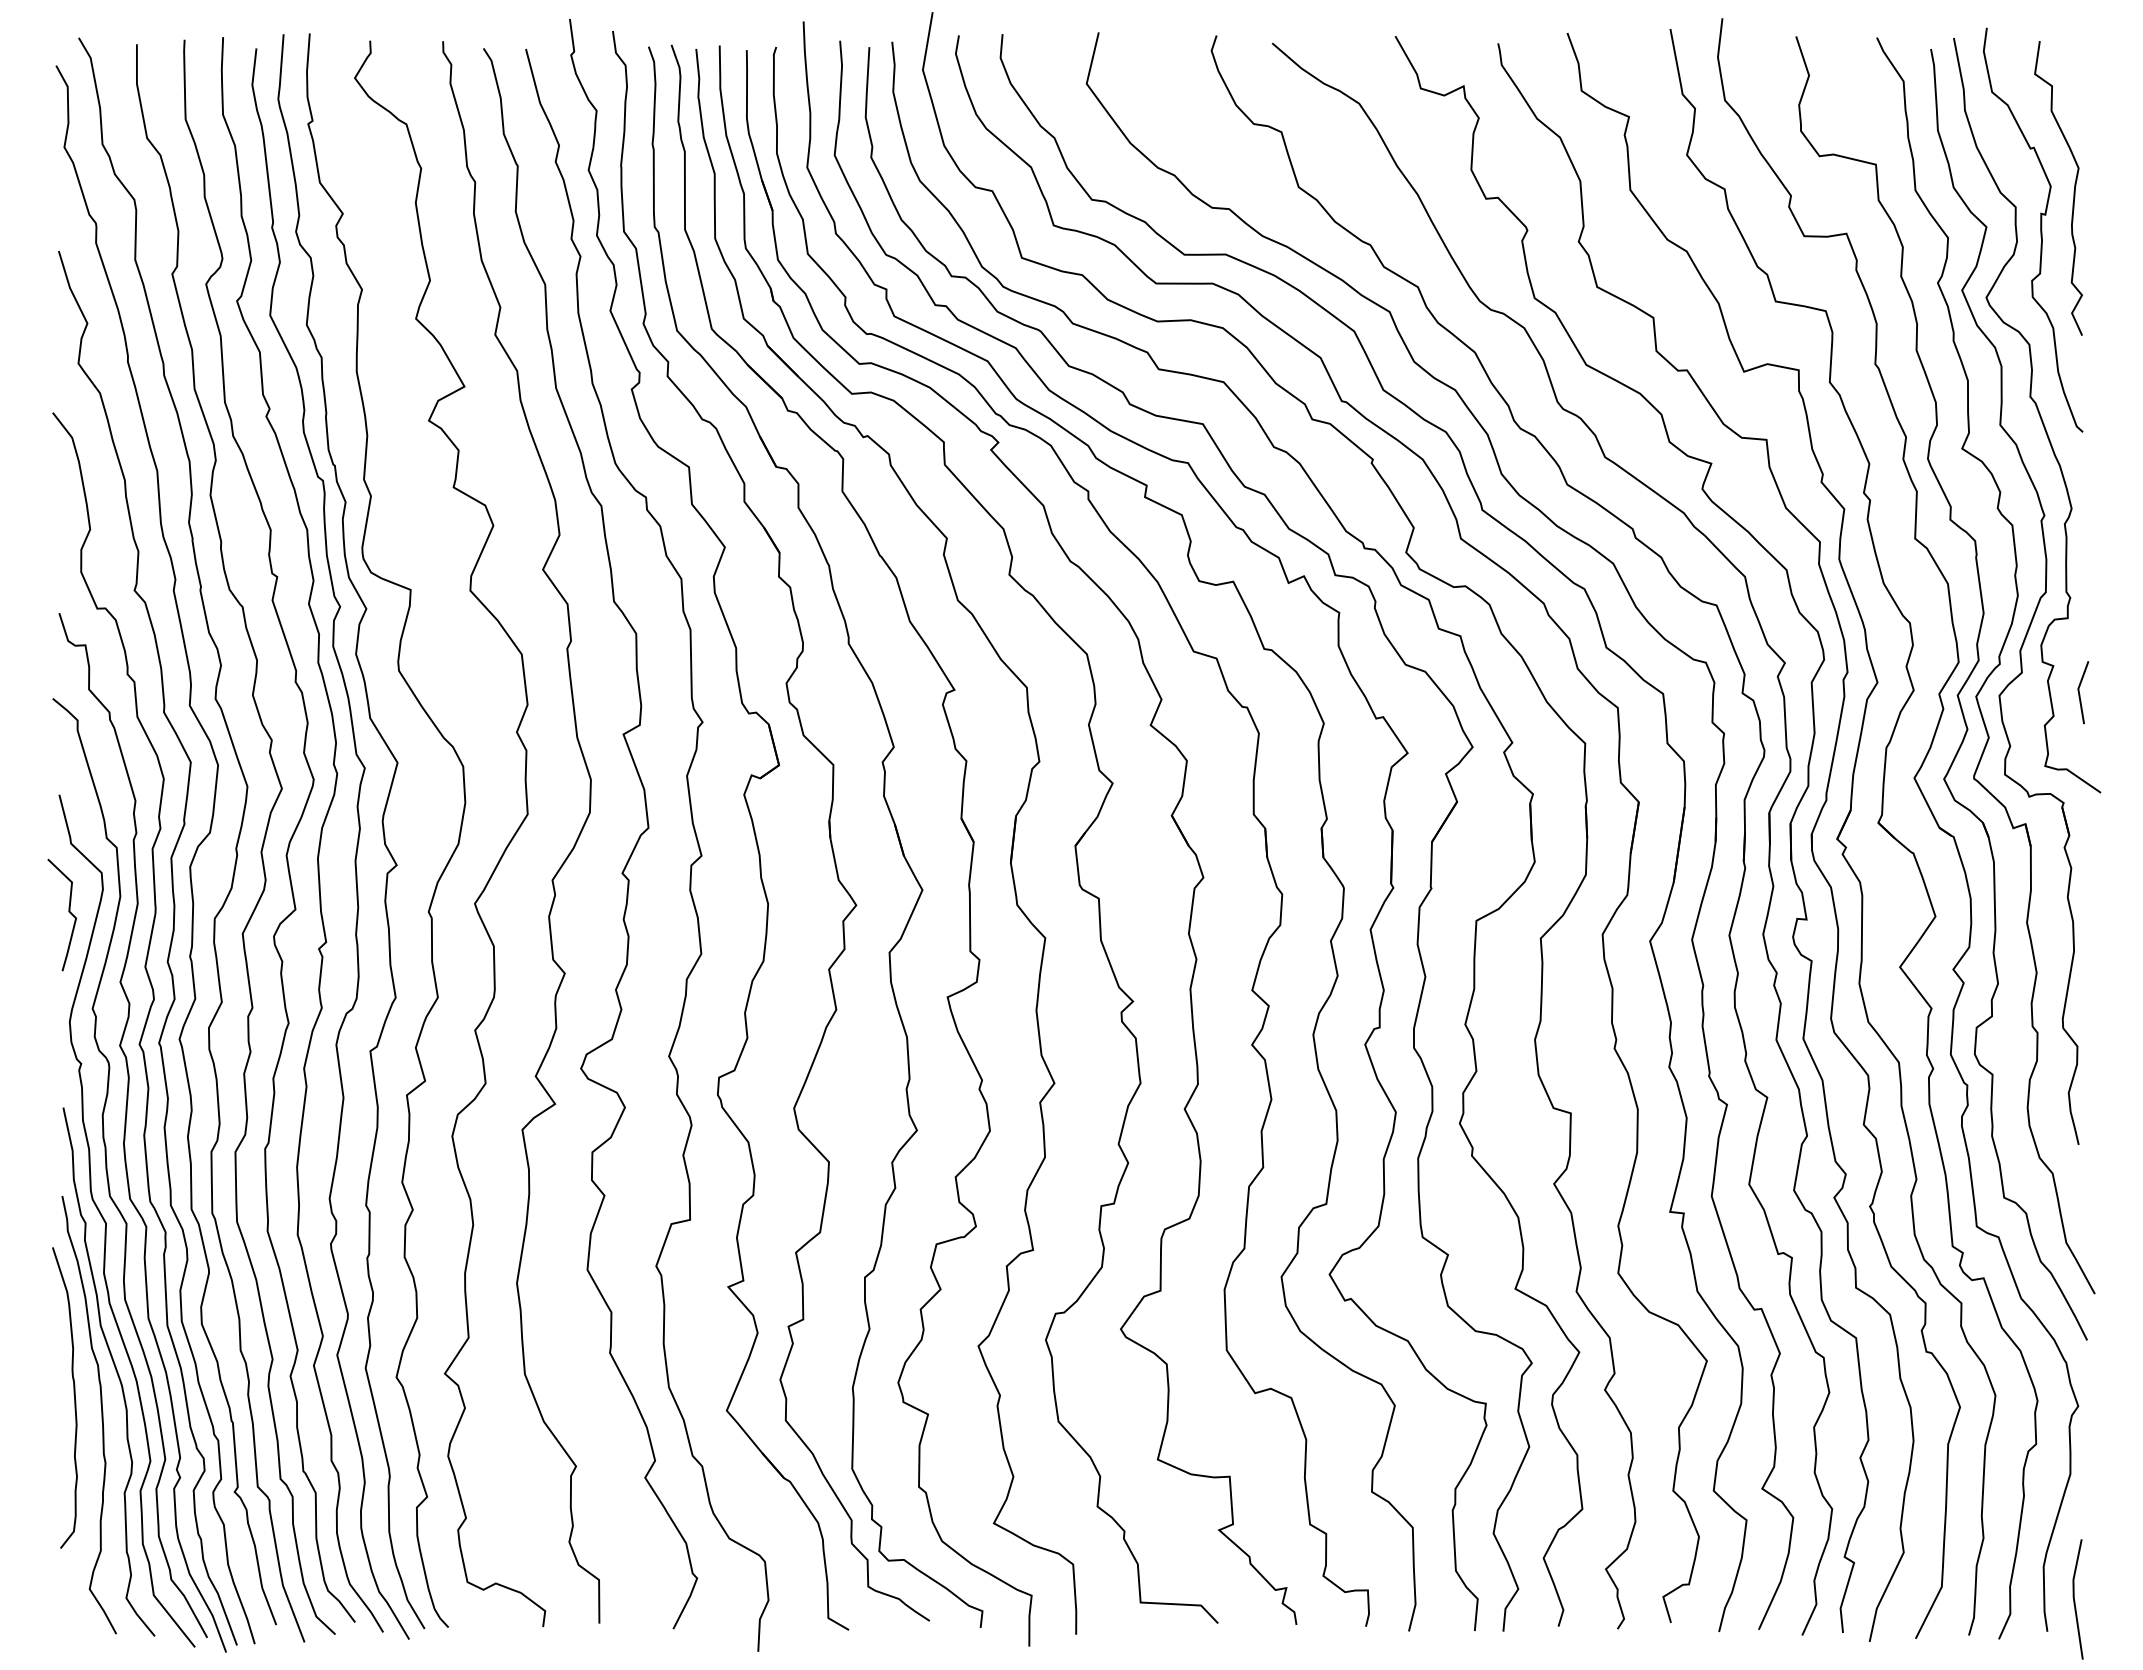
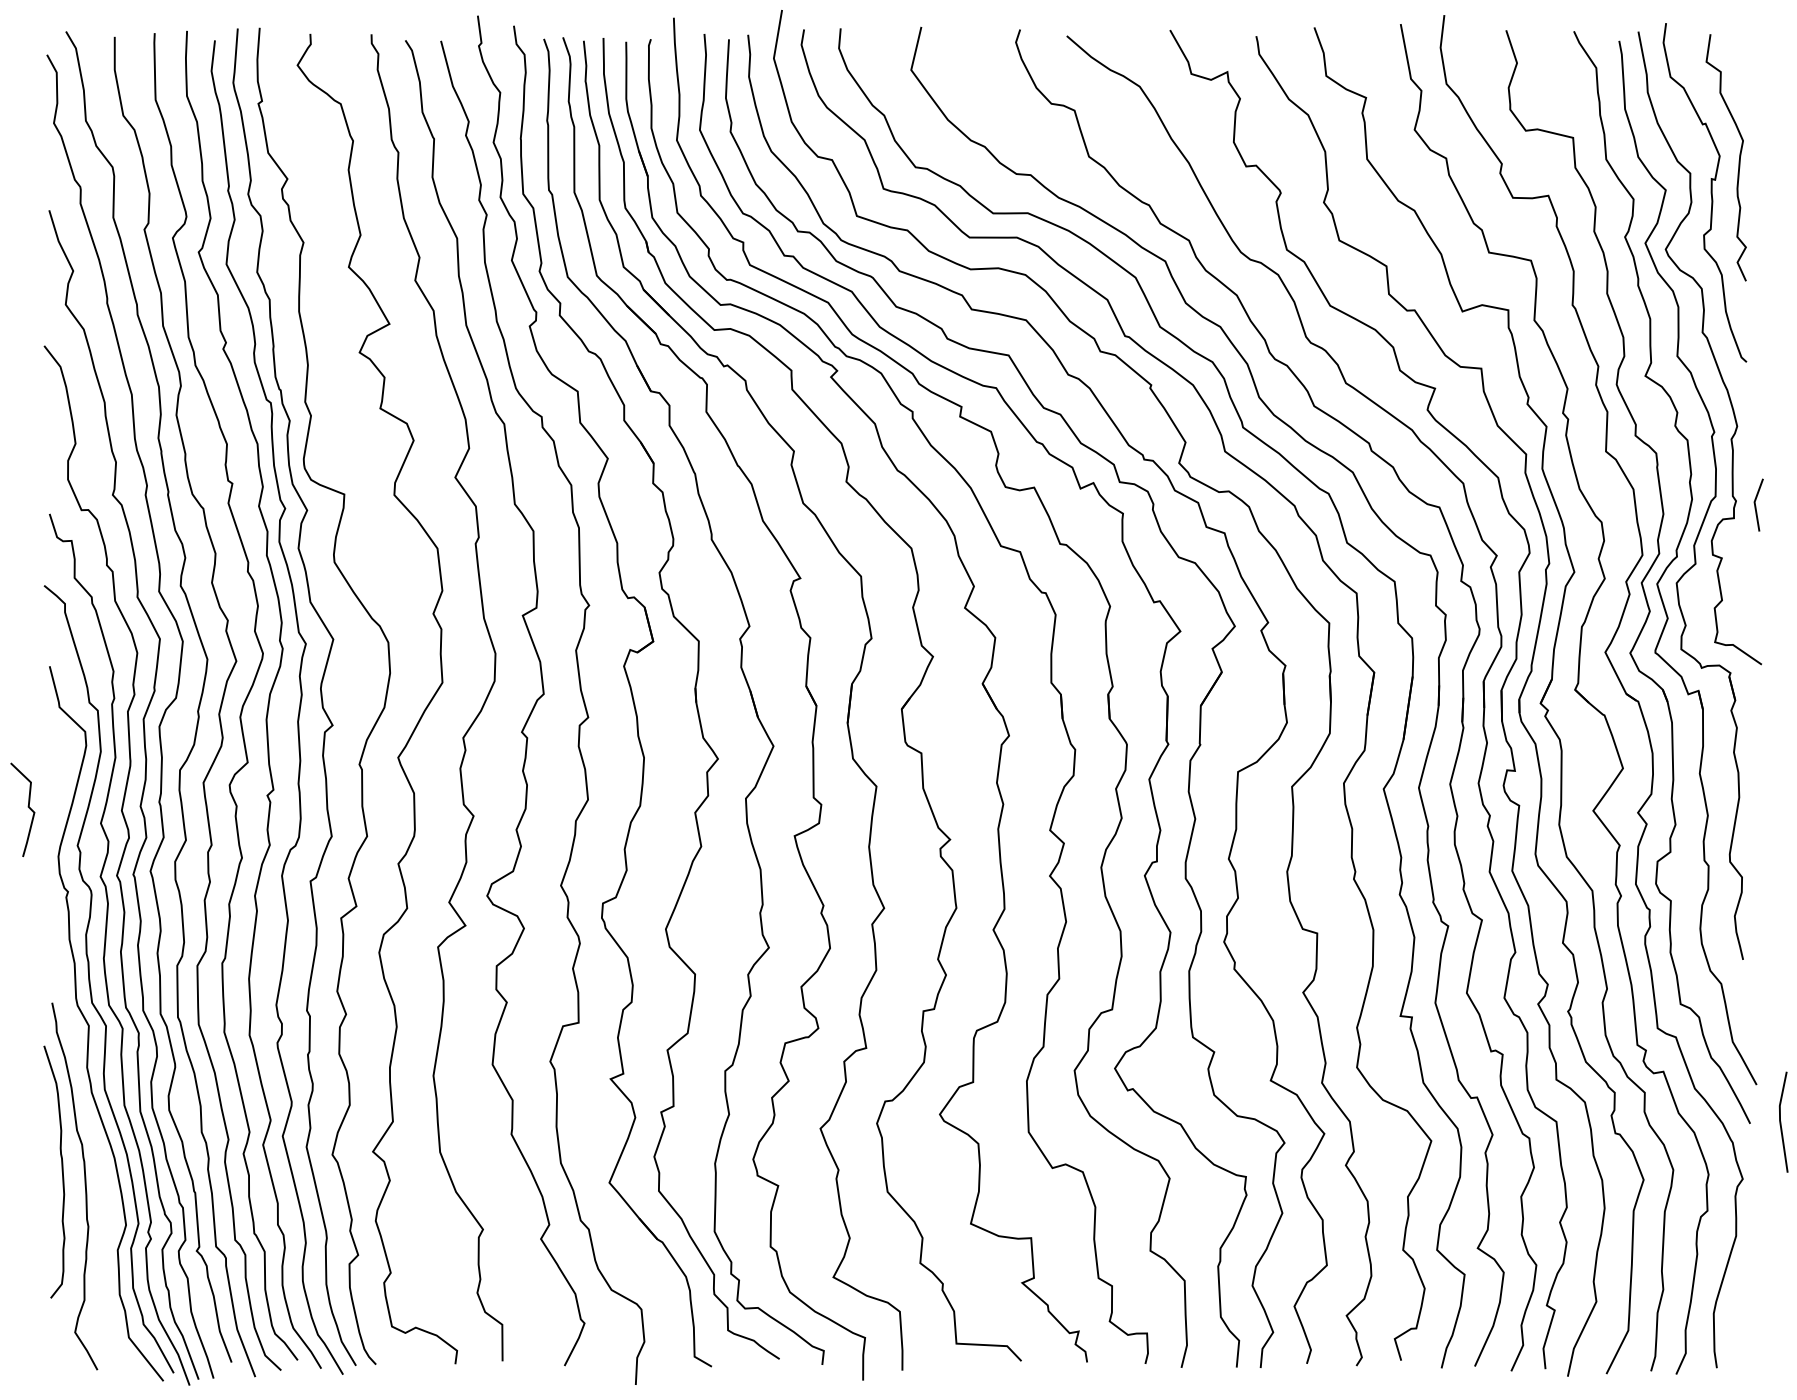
line: (2080, 694) -> (1756, 506), moved
curve: (68, 912) -> (28, 807), moved
curve: (115, 1370) -> (96, 1149), removed
line: (2075, 1600) -> (1781, 1123), moved

